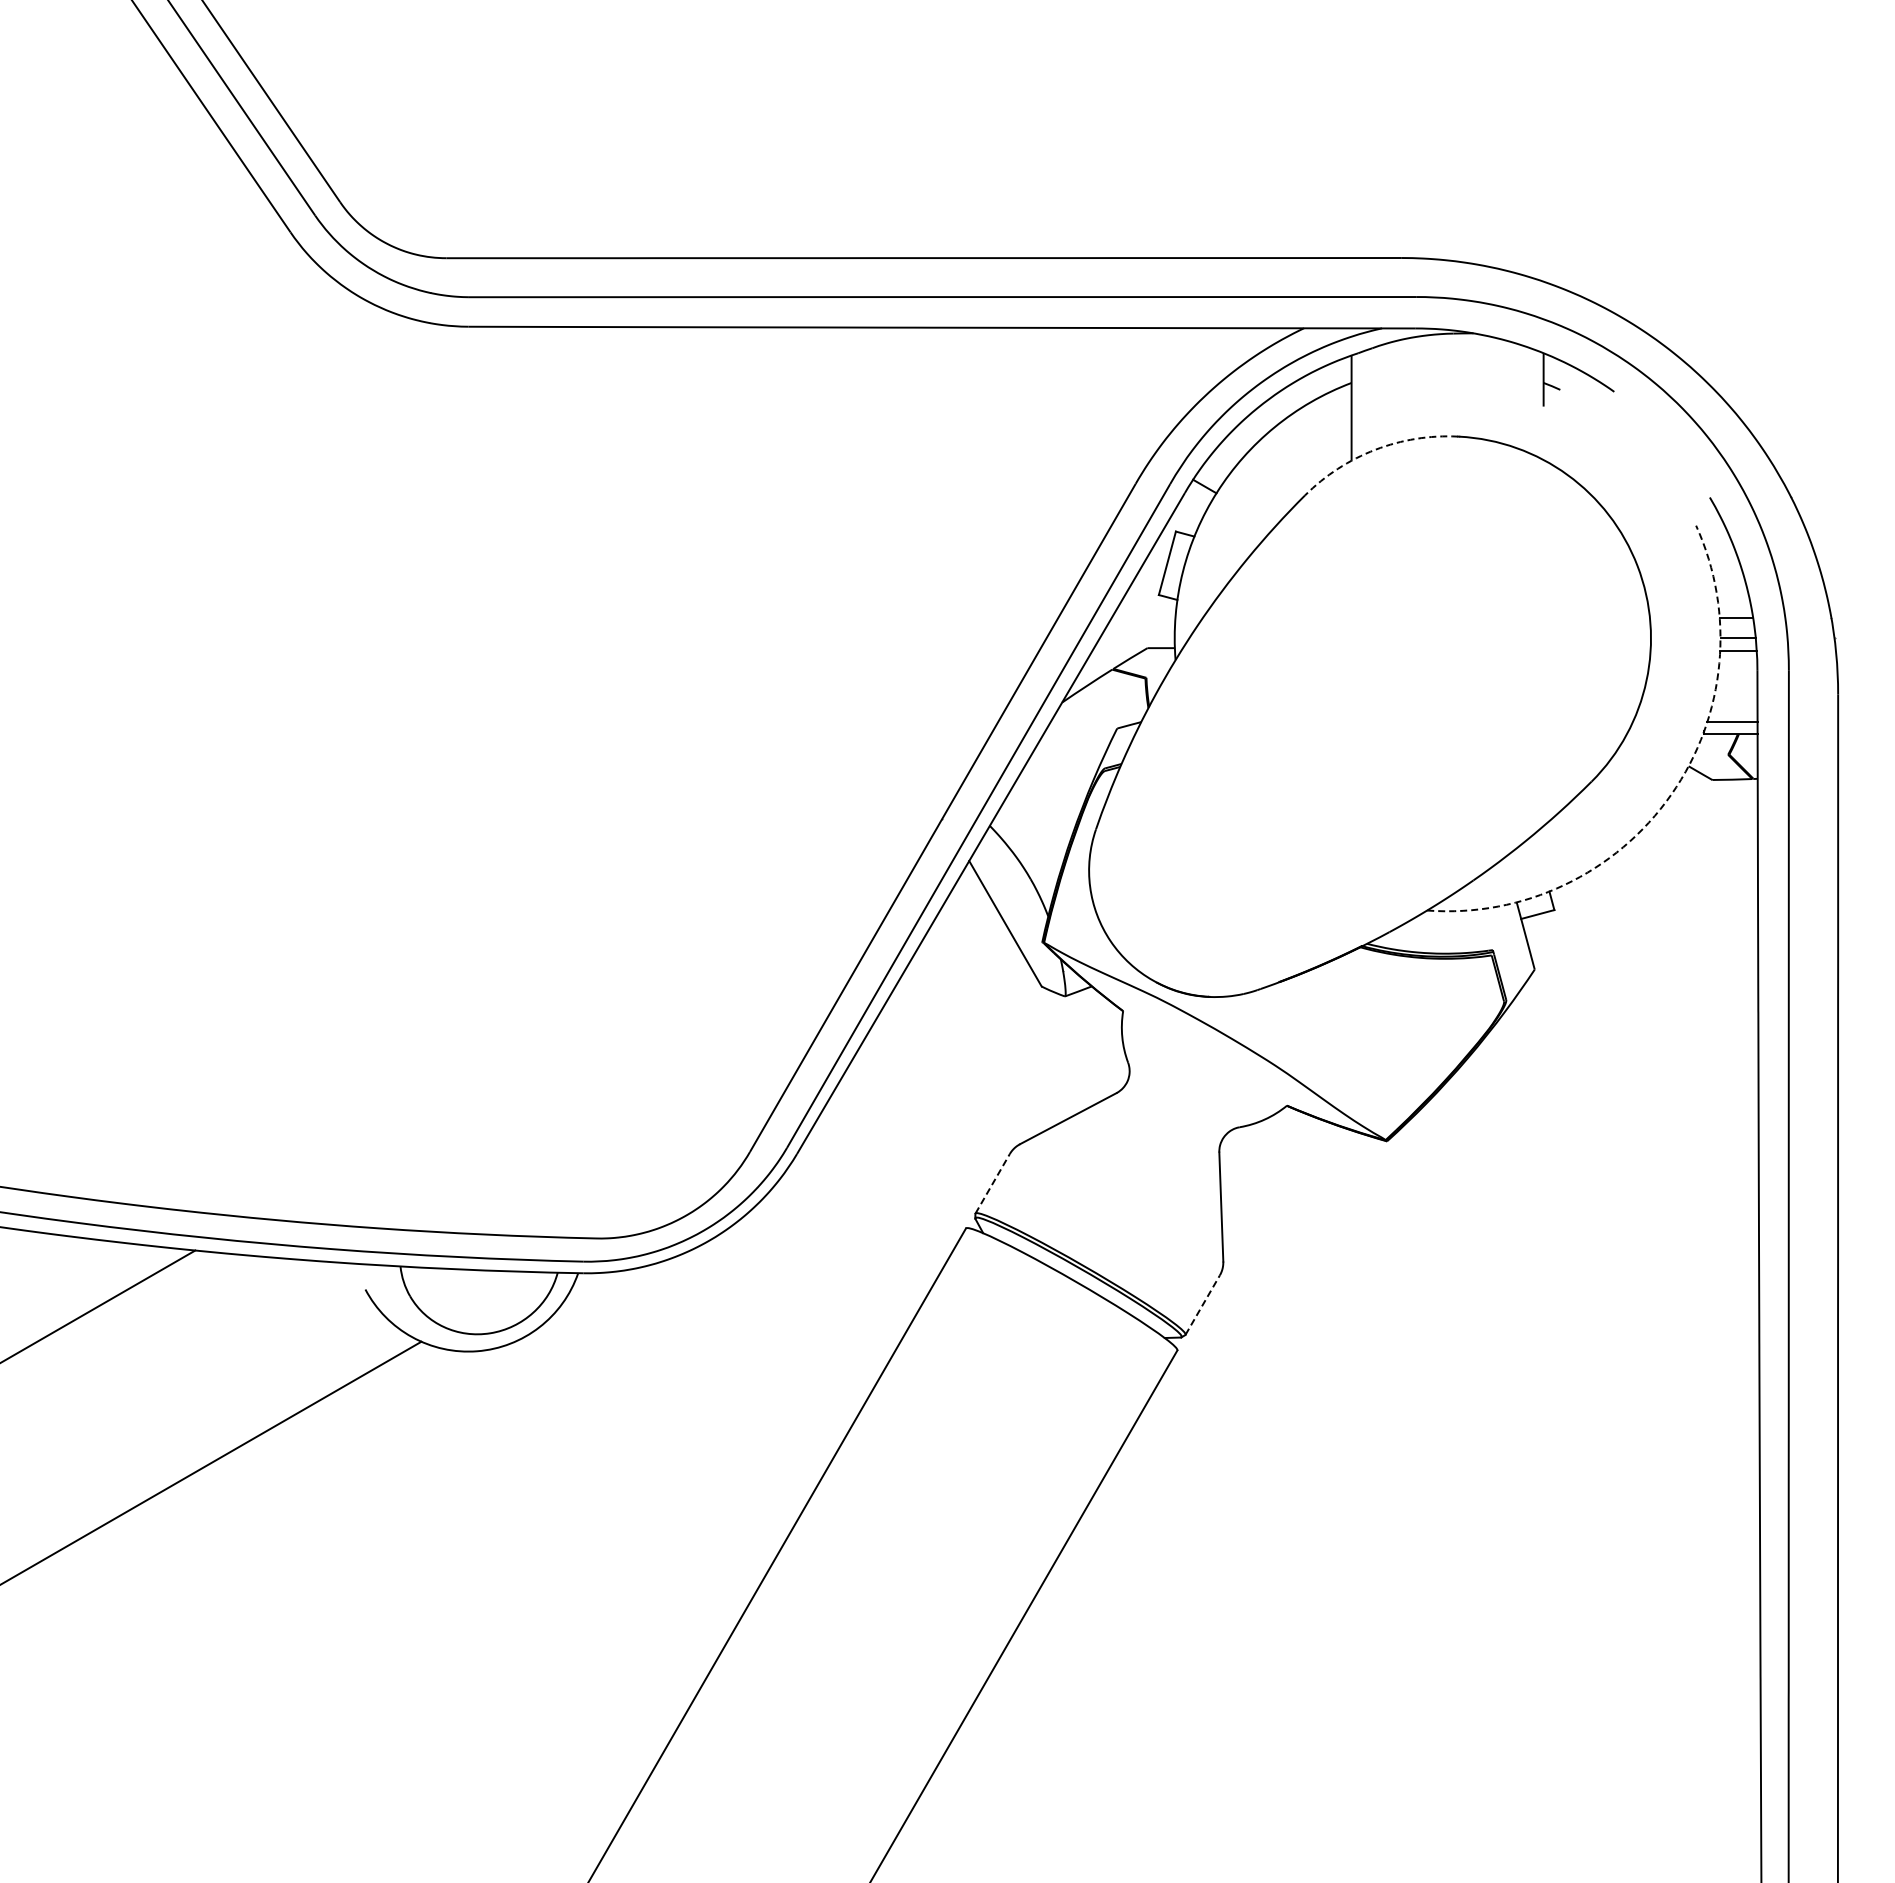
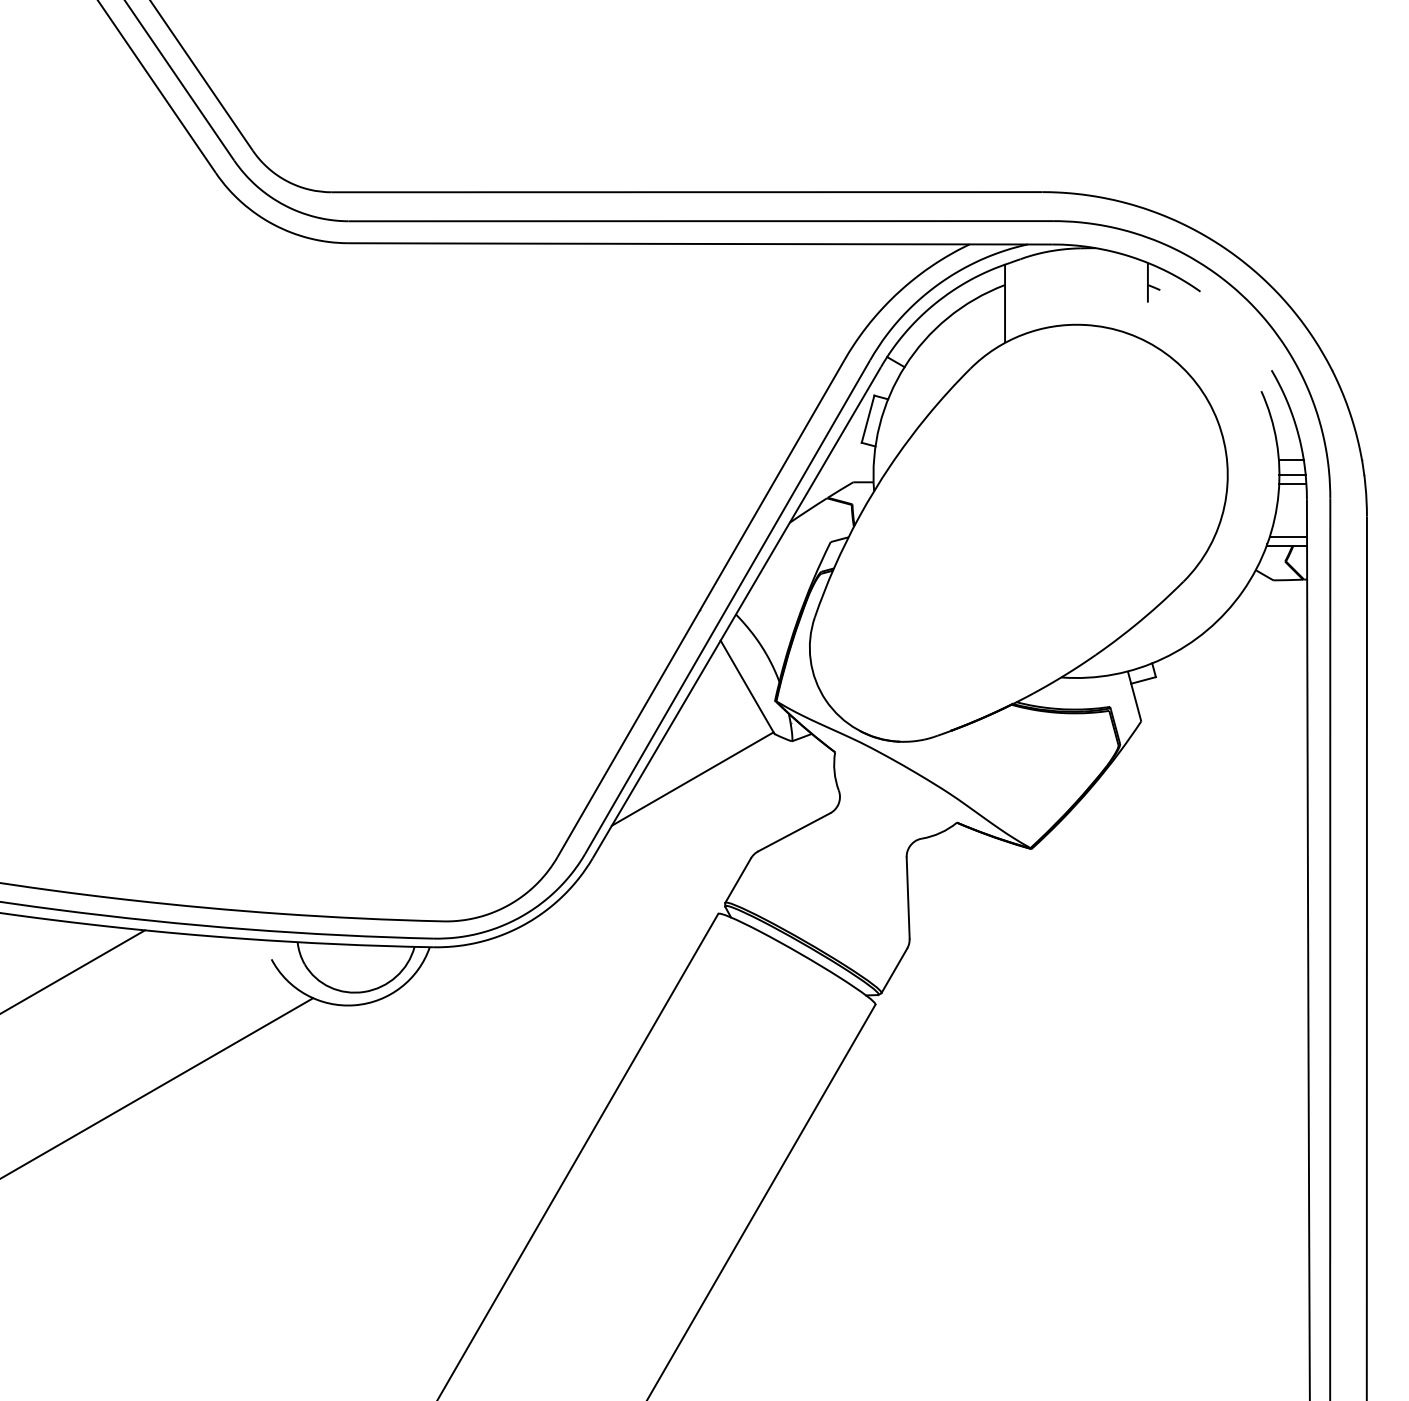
arc: (1375, 449) -> (1022, 334), dashed -> solid
arc: (1671, 794) -> (1243, 591), dashed -> solid
line: (931, 1046) -> (692, 778), added
line: (992, 1183) -> (737, 880), dashed -> solid
line: (1202, 1304) -> (894, 970), dashed -> solid

